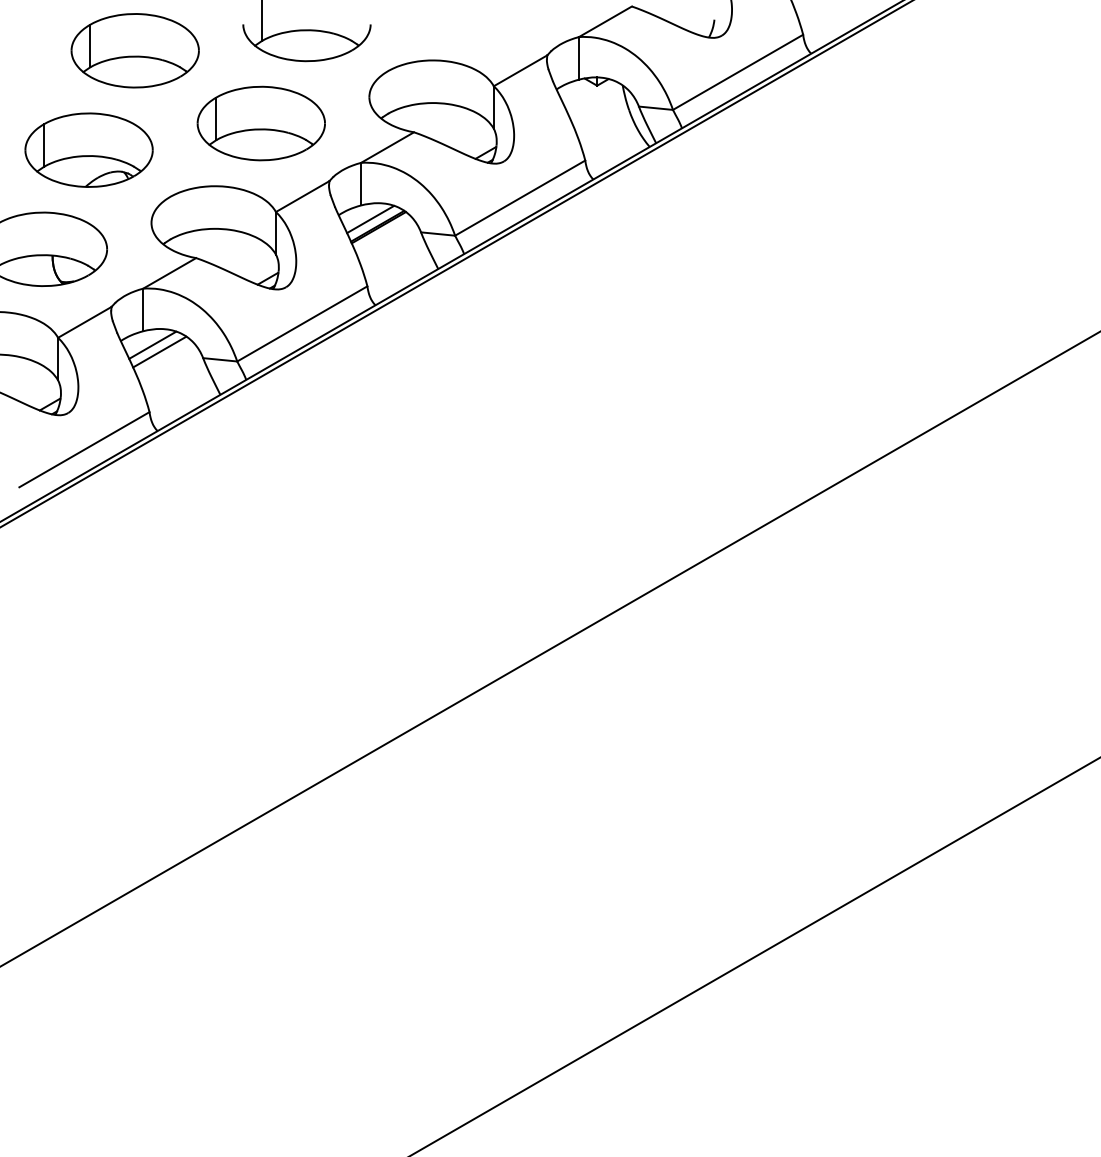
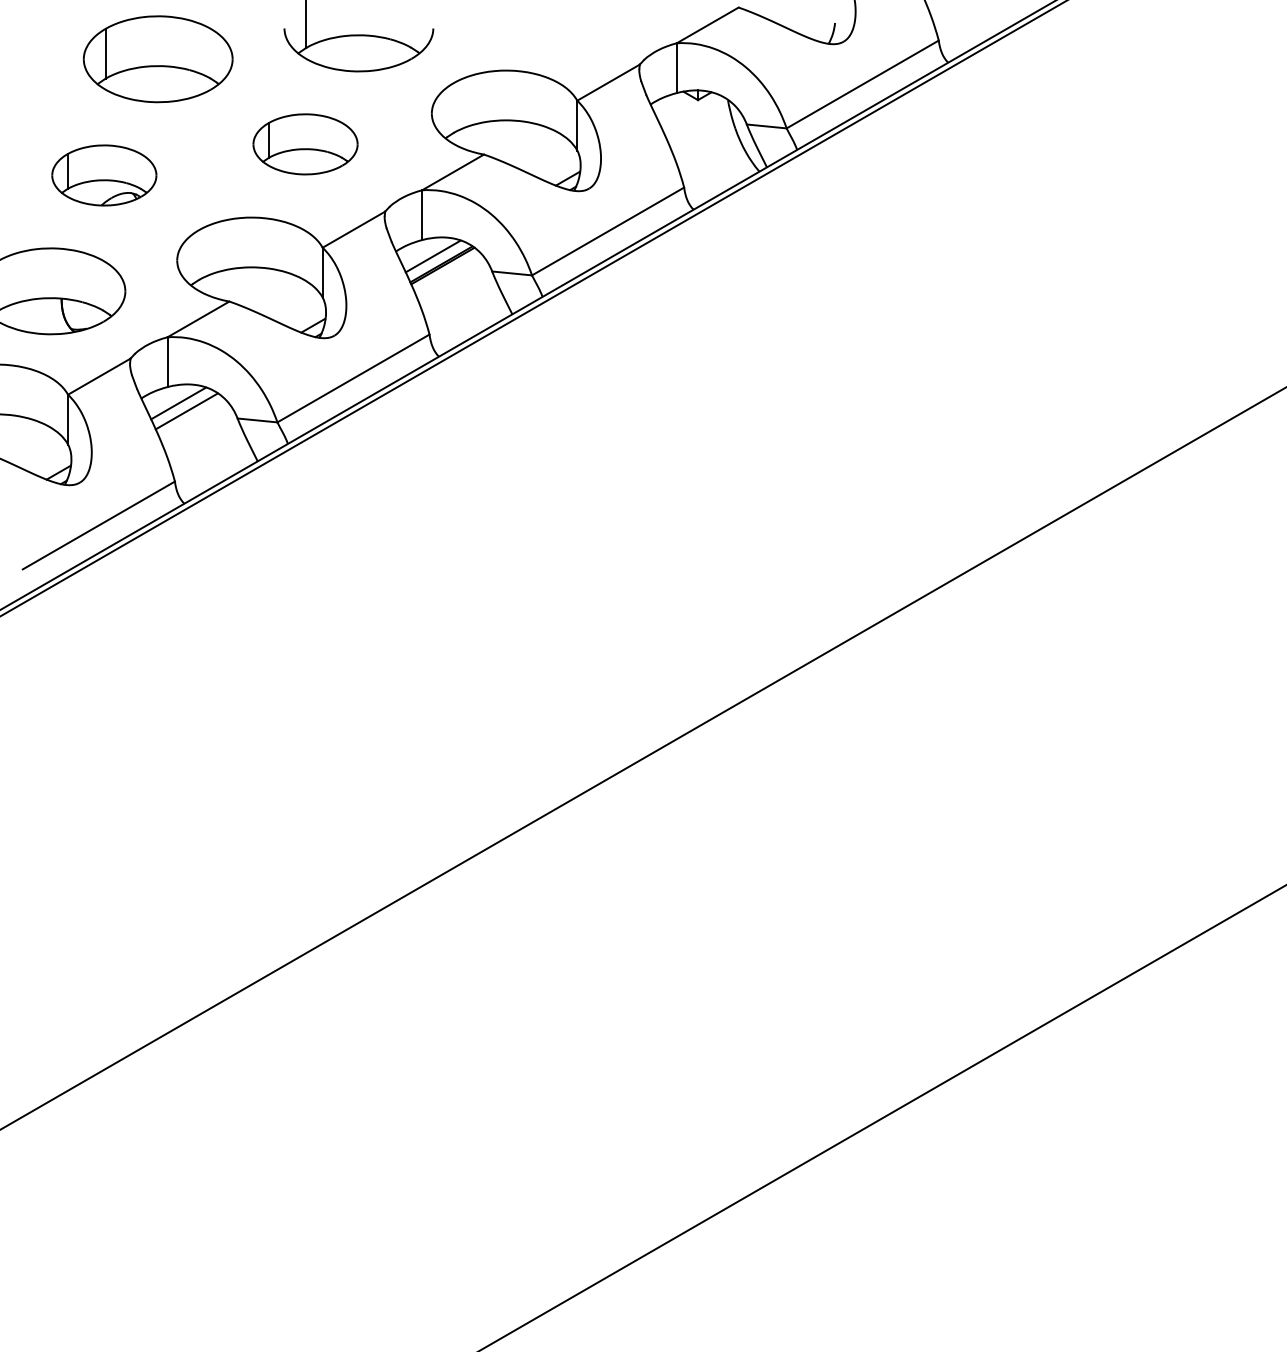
part: (261, 123) -> (305, 144), size x0.7
part: (89, 150) -> (104, 175), size x0.7

